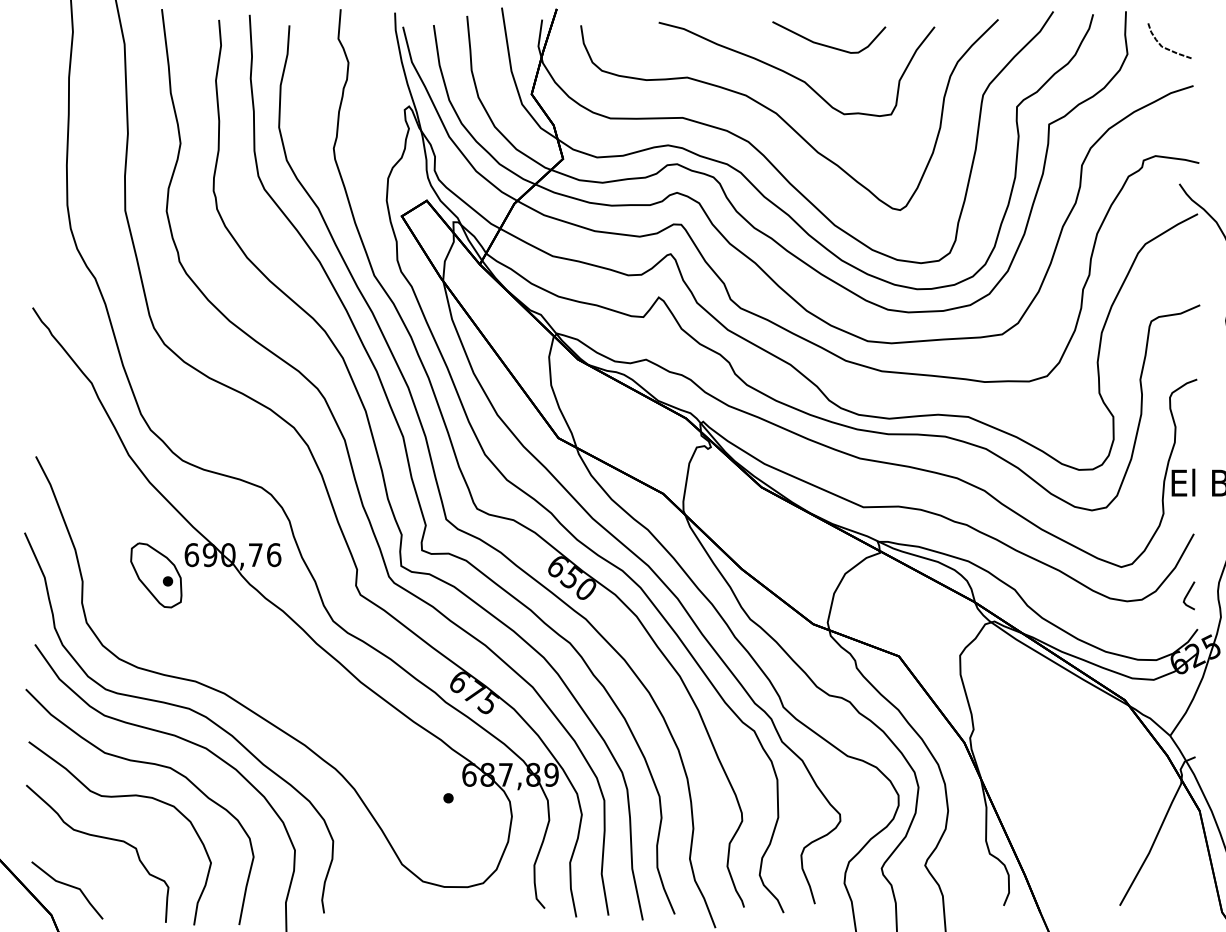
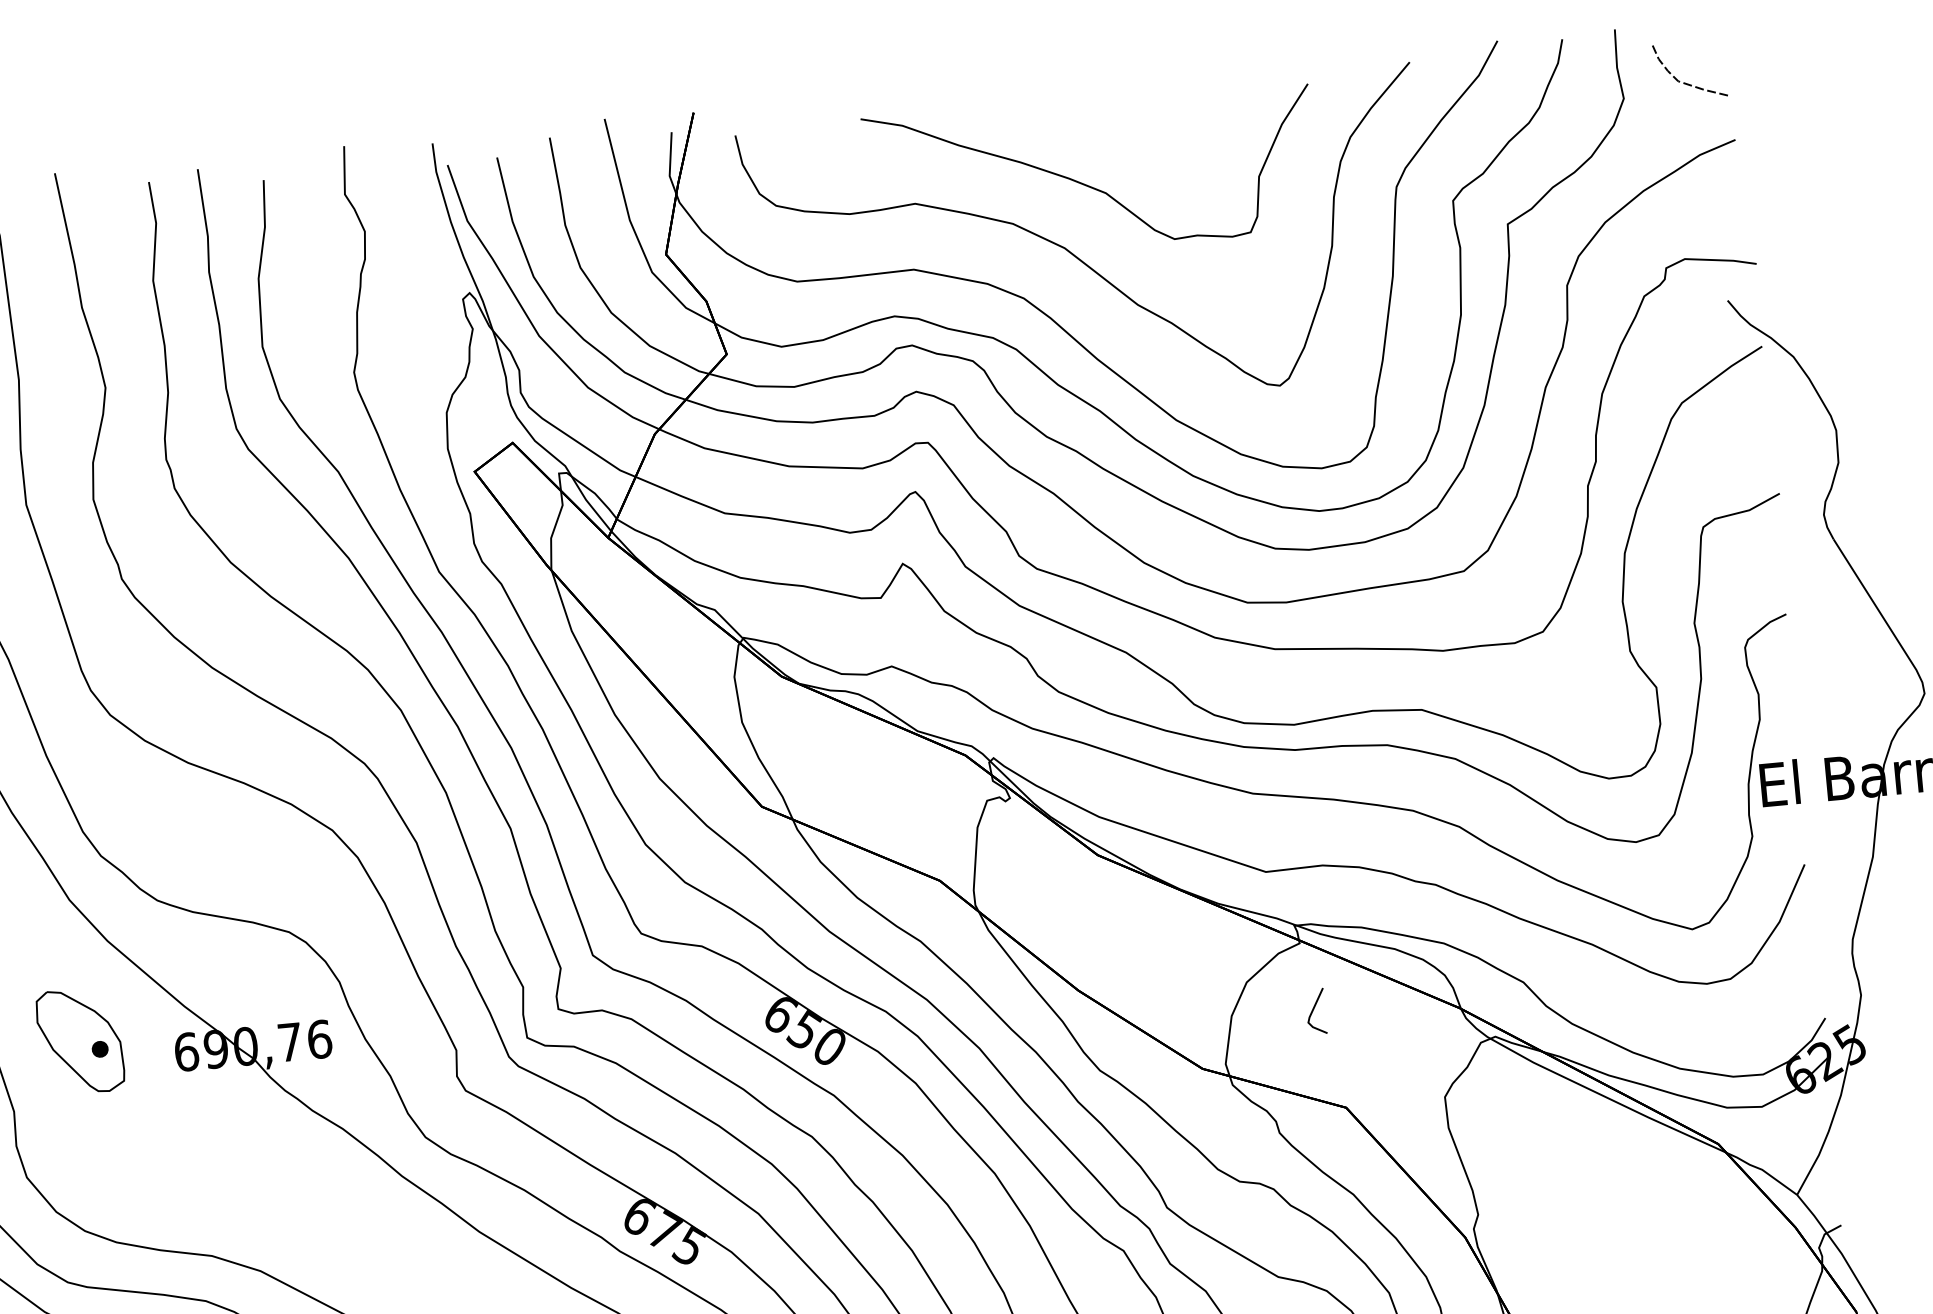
curve: (825, 44) -> (1133, 129), removed
part: (156, 575) -> (80, 1041), moved
line: (1188, 594) -> (1314, 1009), moved

